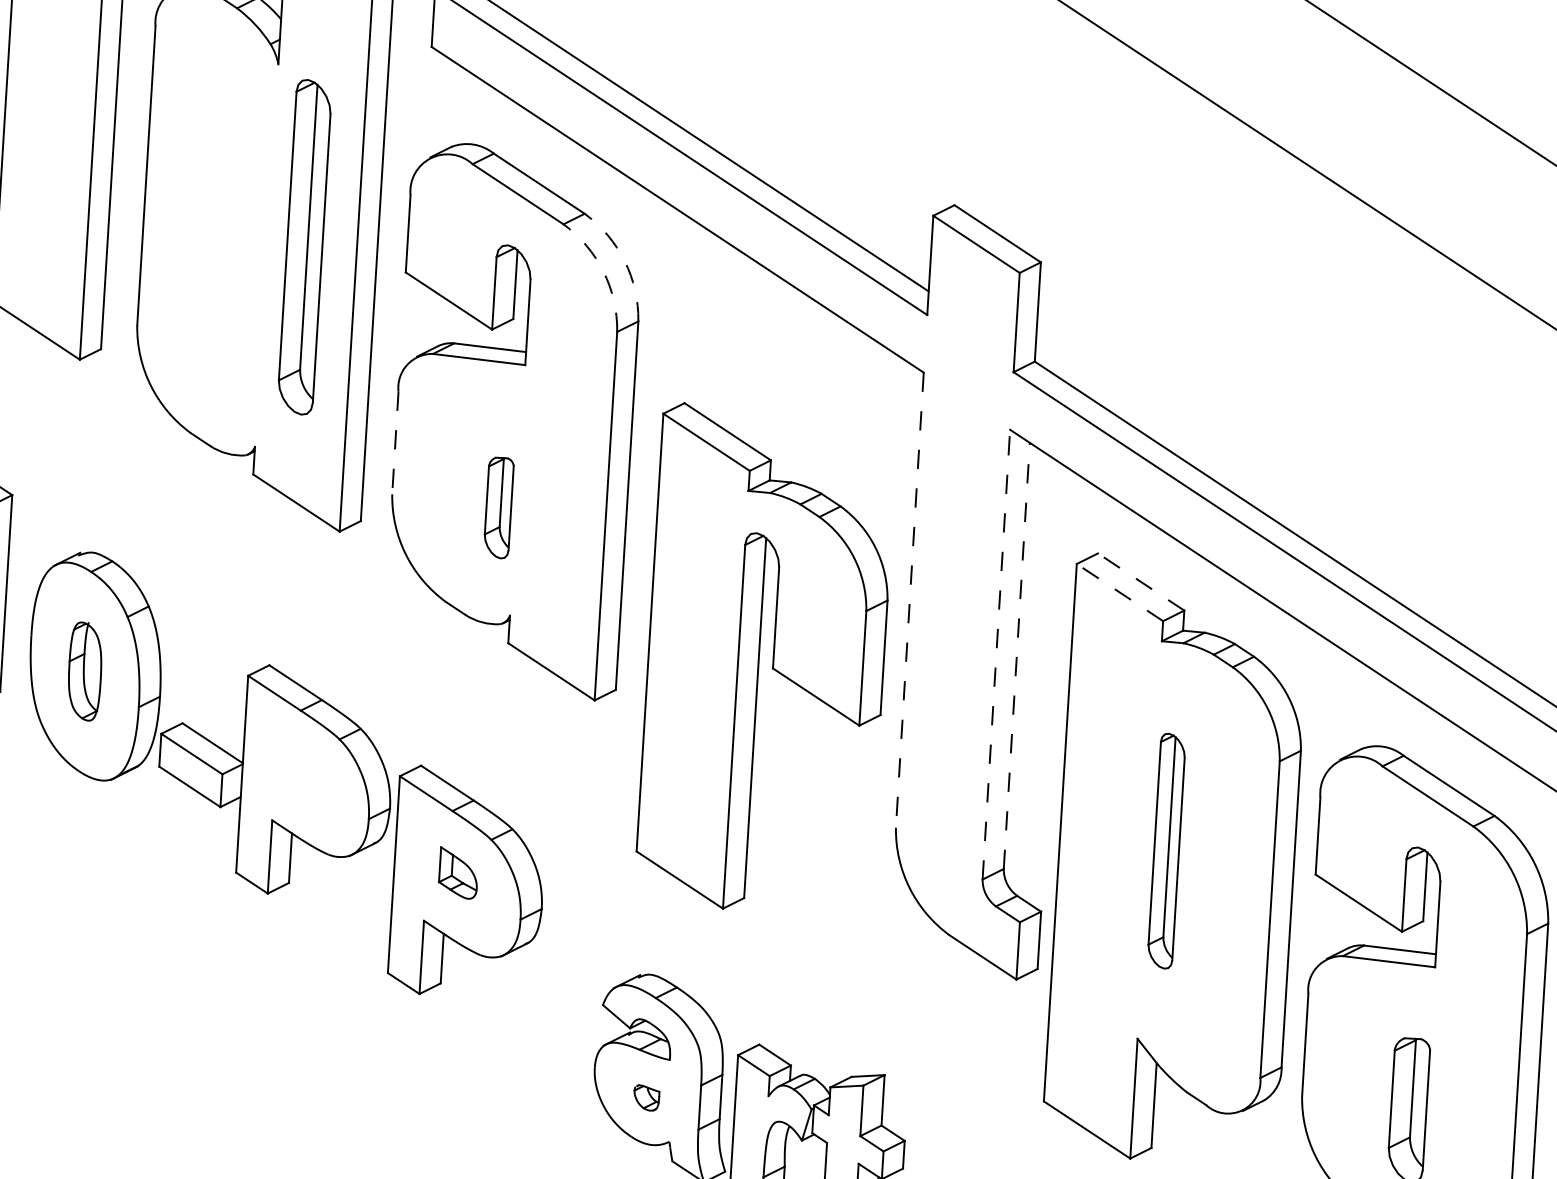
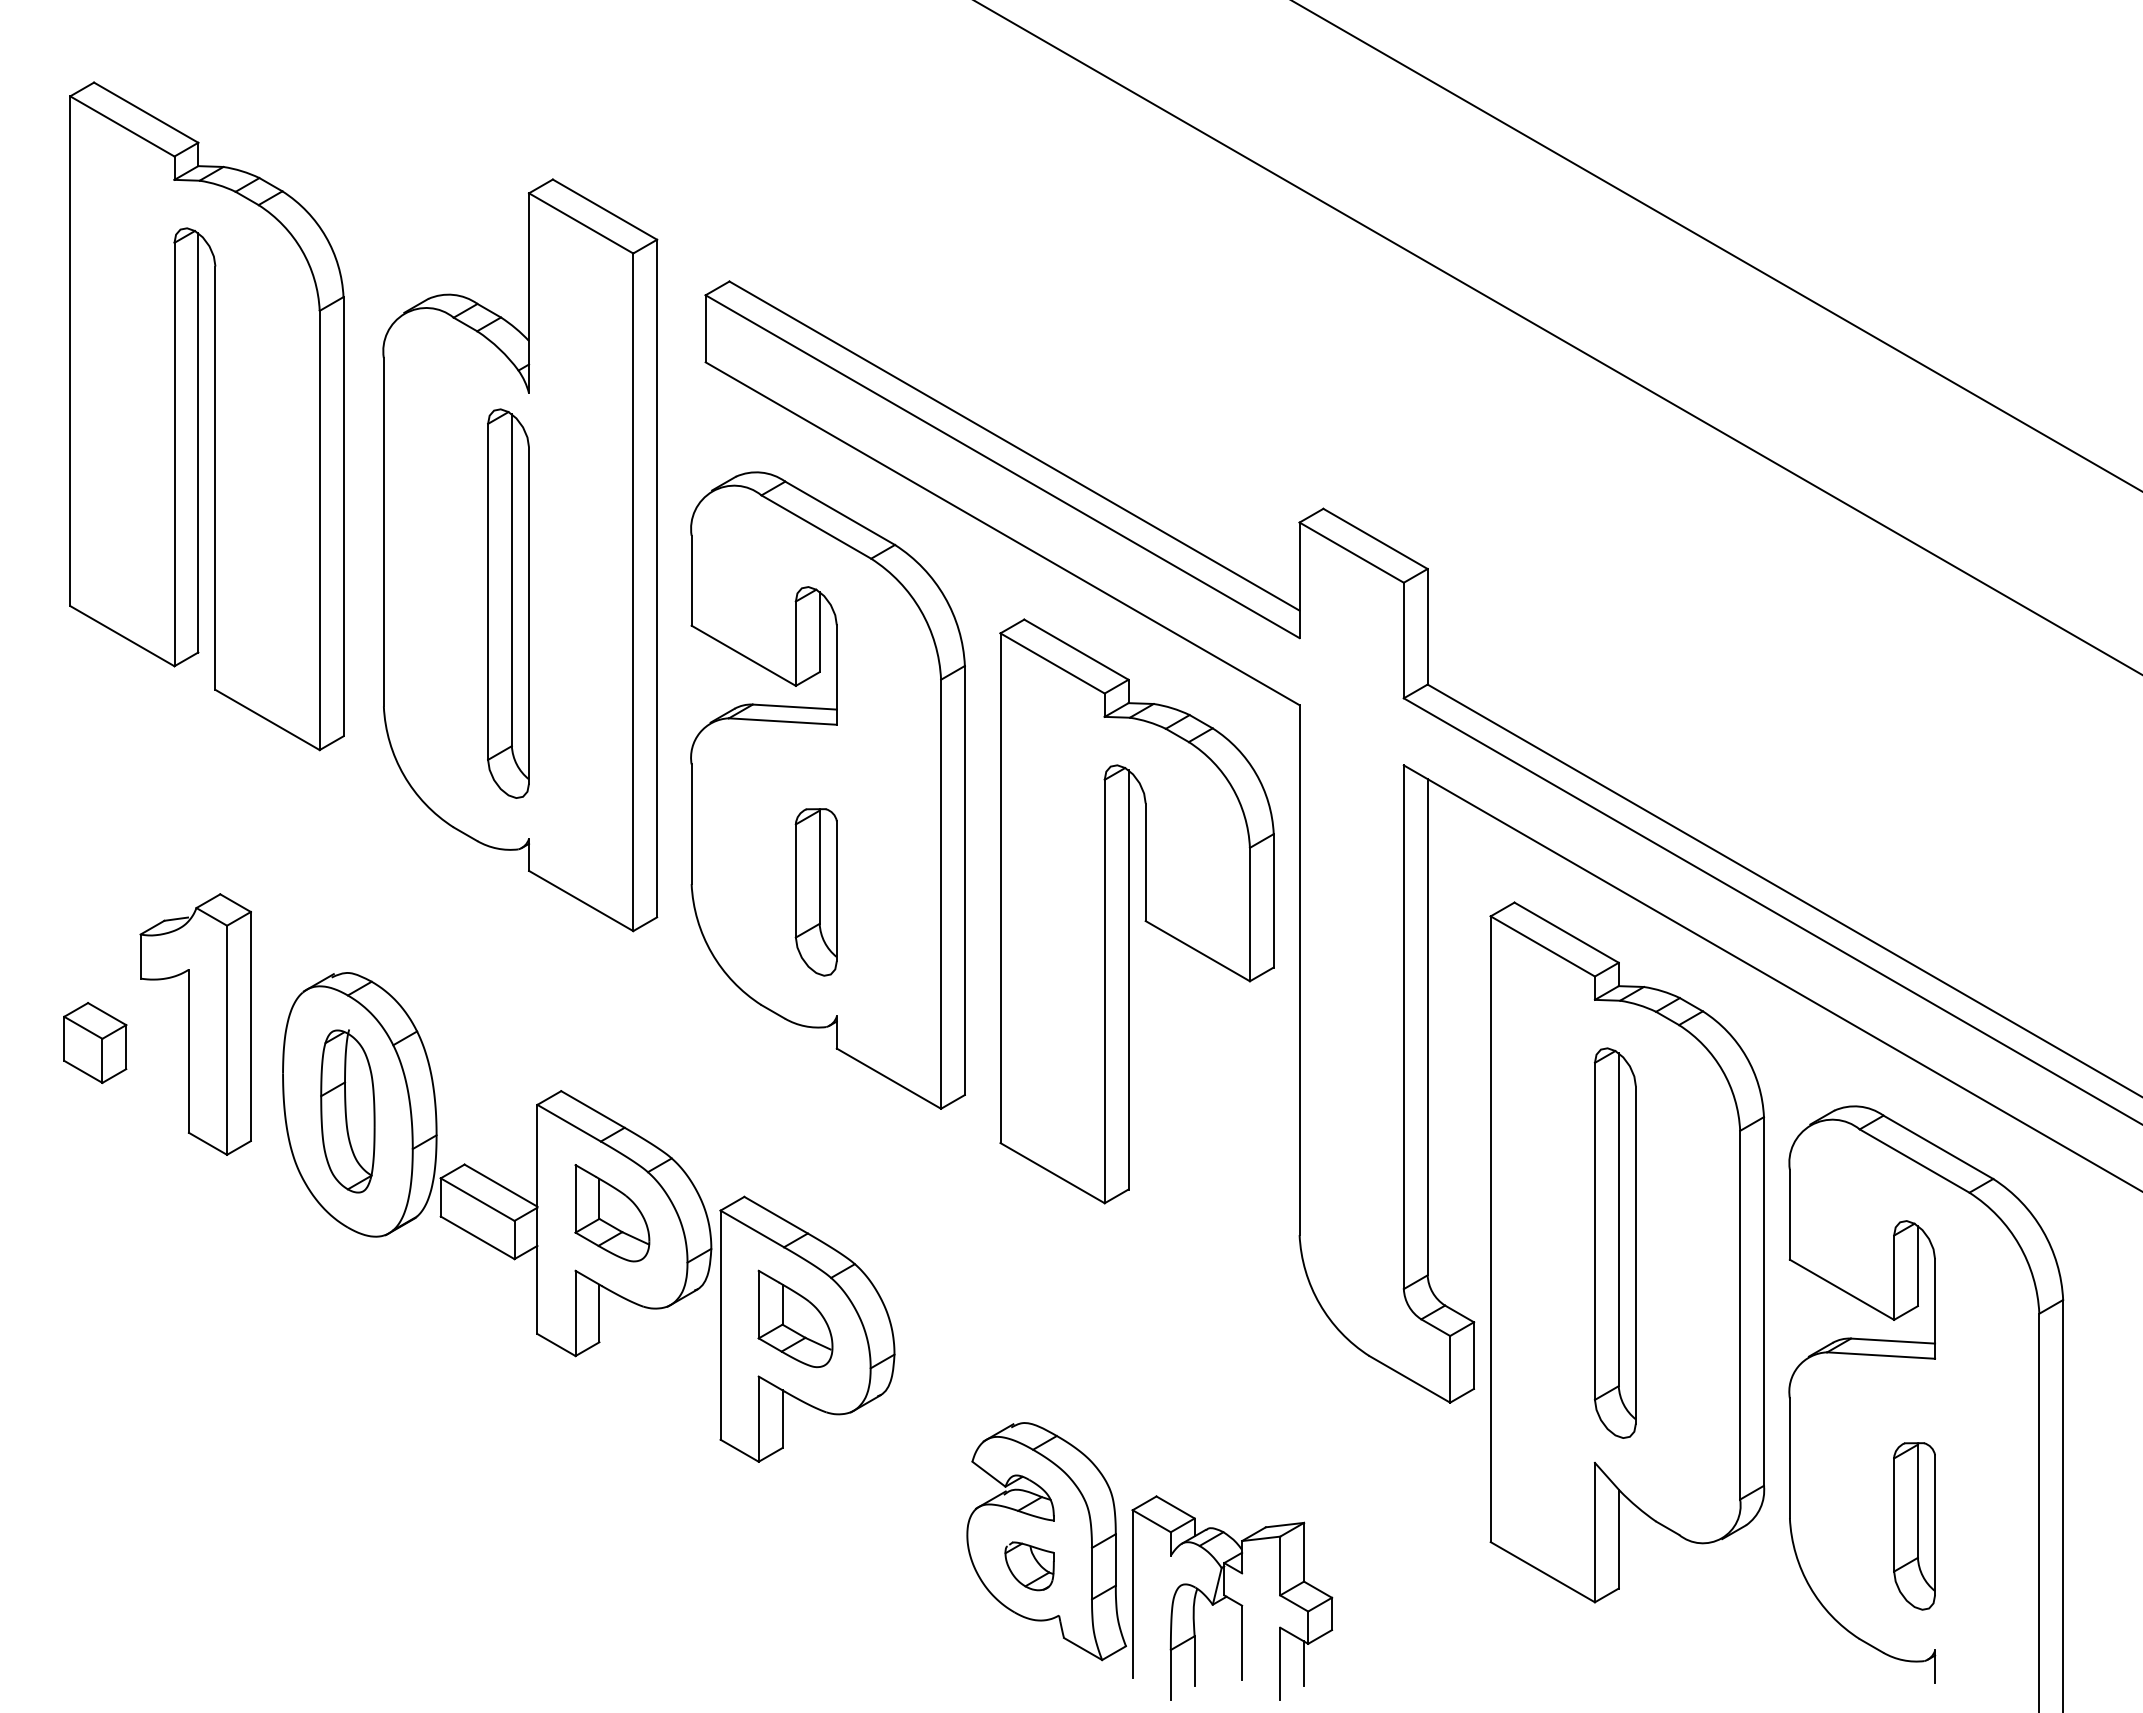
part: (304, 247) -> (508, 603), moved
arc: (624, 260) -> (944, 596), dashed -> solid
arc: (603, 271) -> (920, 610), dashed -> solid
line: (395, 443) -> (691, 824), dashed -> solid
part: (498, 508) -> (815, 892), size x1.43
line: (1141, 581) -> (1566, 932), dashed -> solid
line: (1119, 592) -> (1542, 946), dashed -> solid
line: (909, 600) -> (1299, 970), dashed -> solid
line: (996, 654) -> (1403, 1027), dashed -> solid
line: (1016, 655) -> (1427, 1026), dashed -> solid
part: (759, 659) -> (1129, 911), moved
part: (84, 671) -> (347, 1111), size x1.43
part: (306, 773) -> (612, 1213), added
part: (1165, 850) -> (1614, 1242), size x1.43
part: (458, 872) -> (795, 1318), size x1.67
part: (646, 1098) -> (1029, 1566), size x1.67

